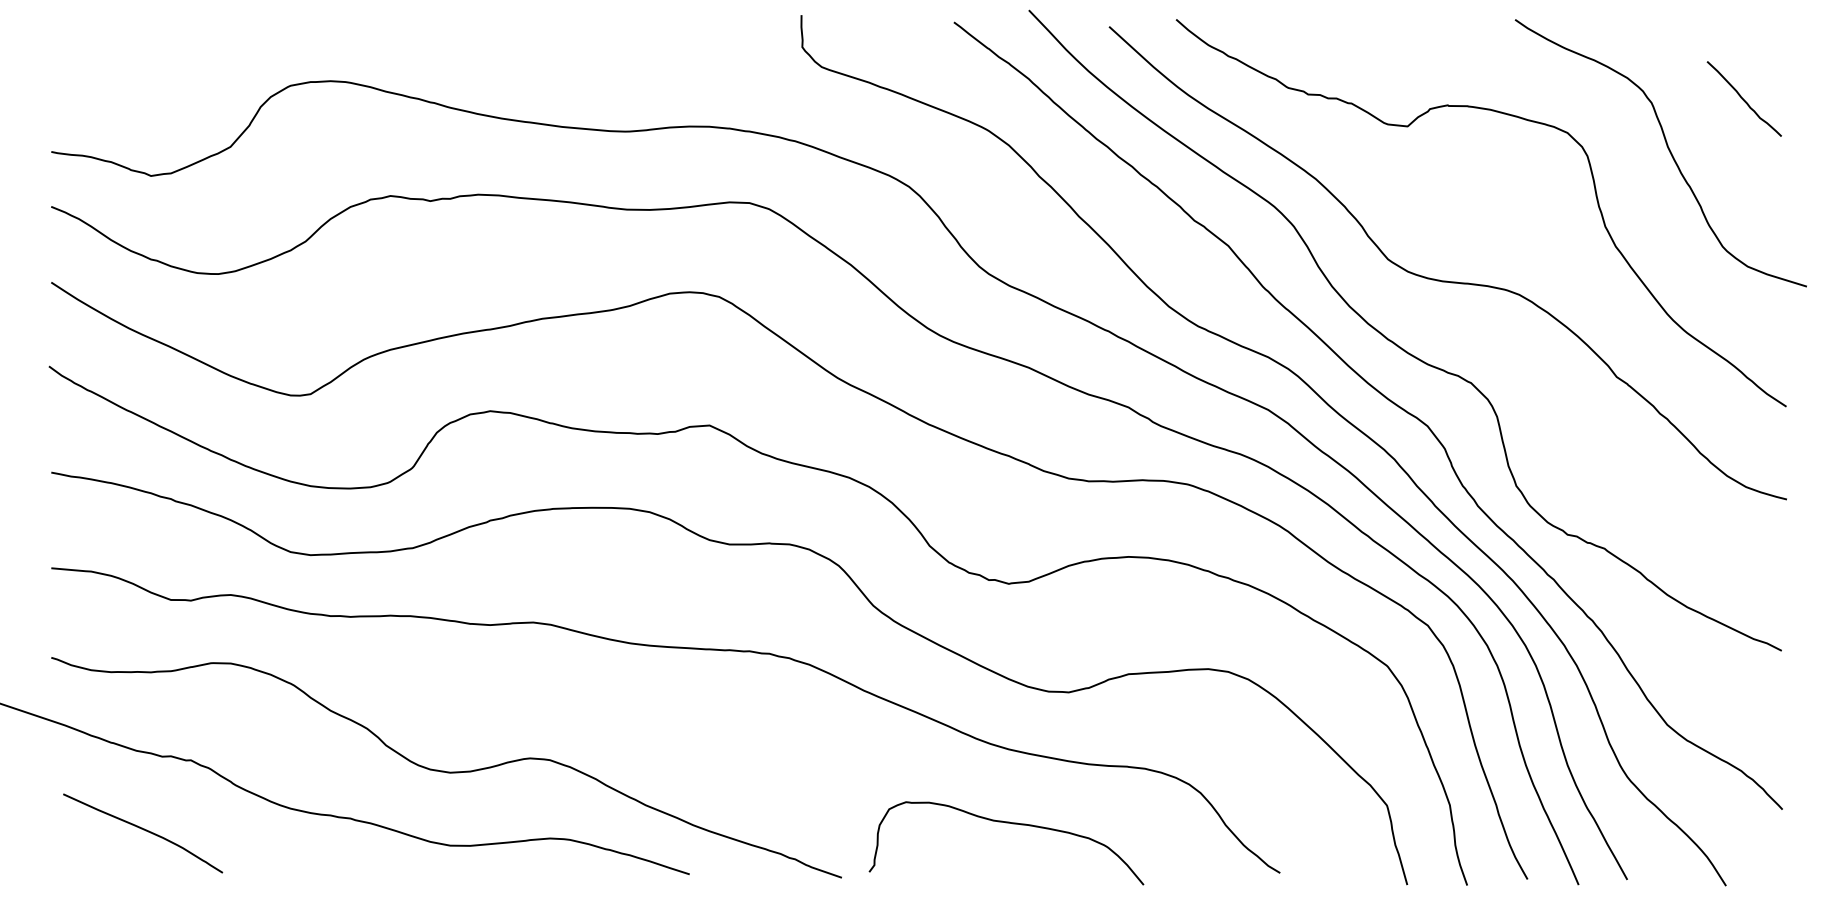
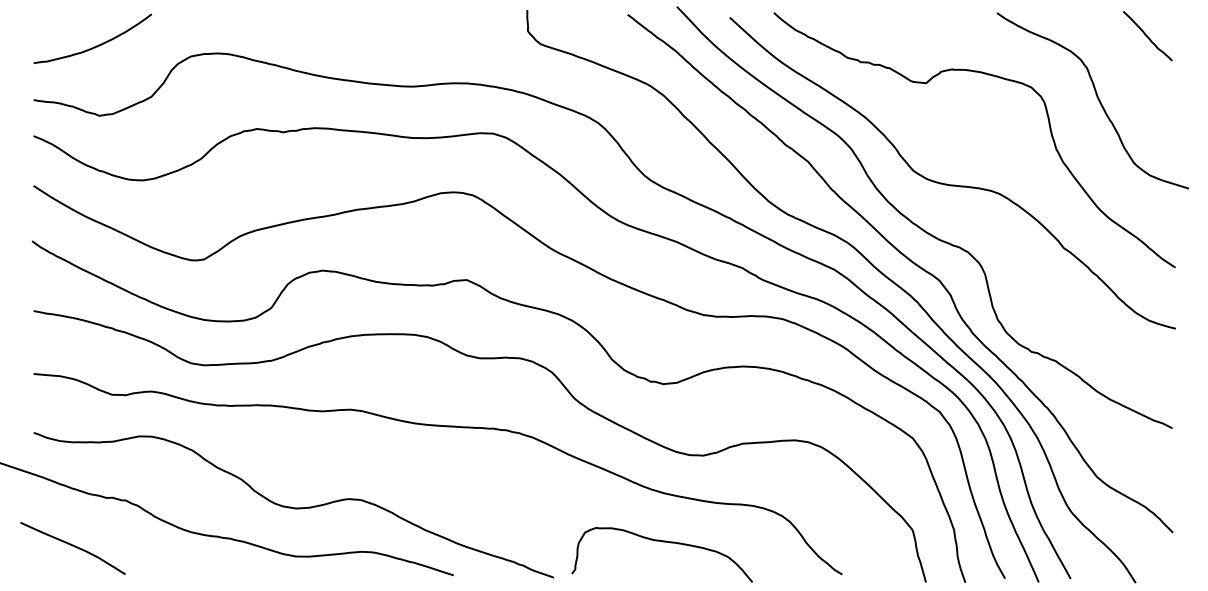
curve: (146, 69) -> (96, 45), added
curve: (1743, 99) -> (1147, 36), moved
curve: (142, 830) -> (72, 546), moved

